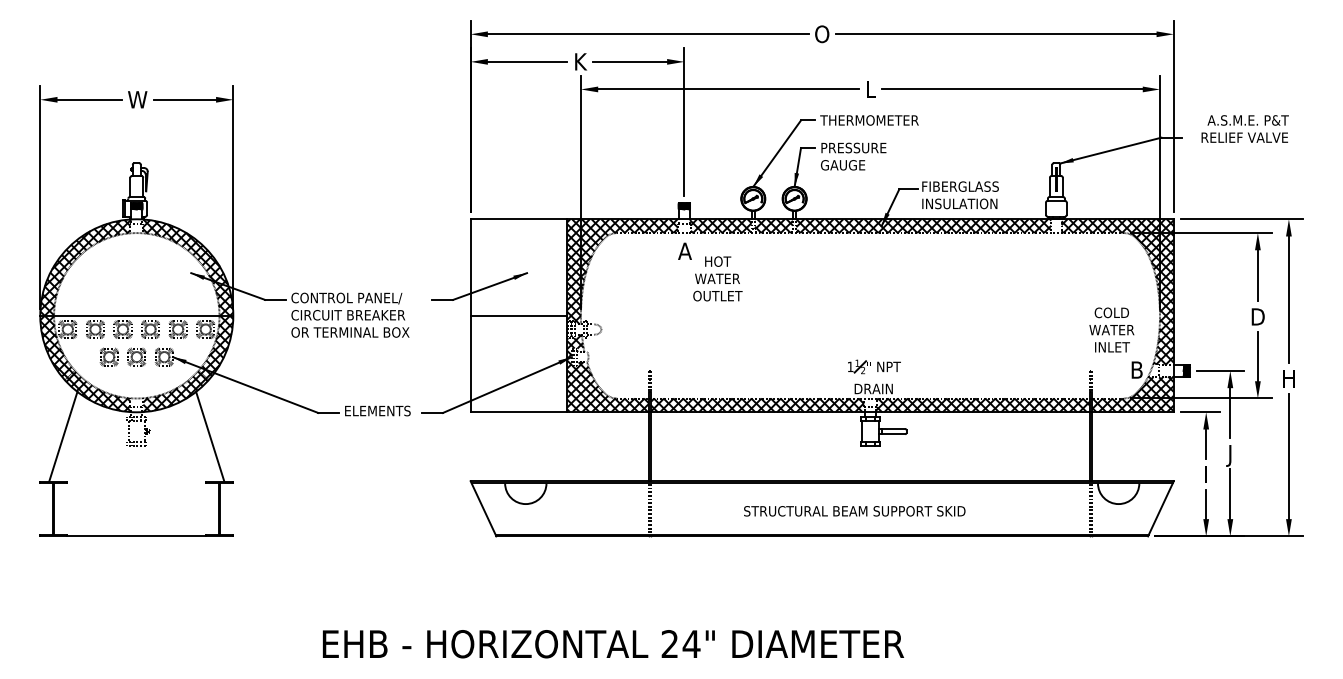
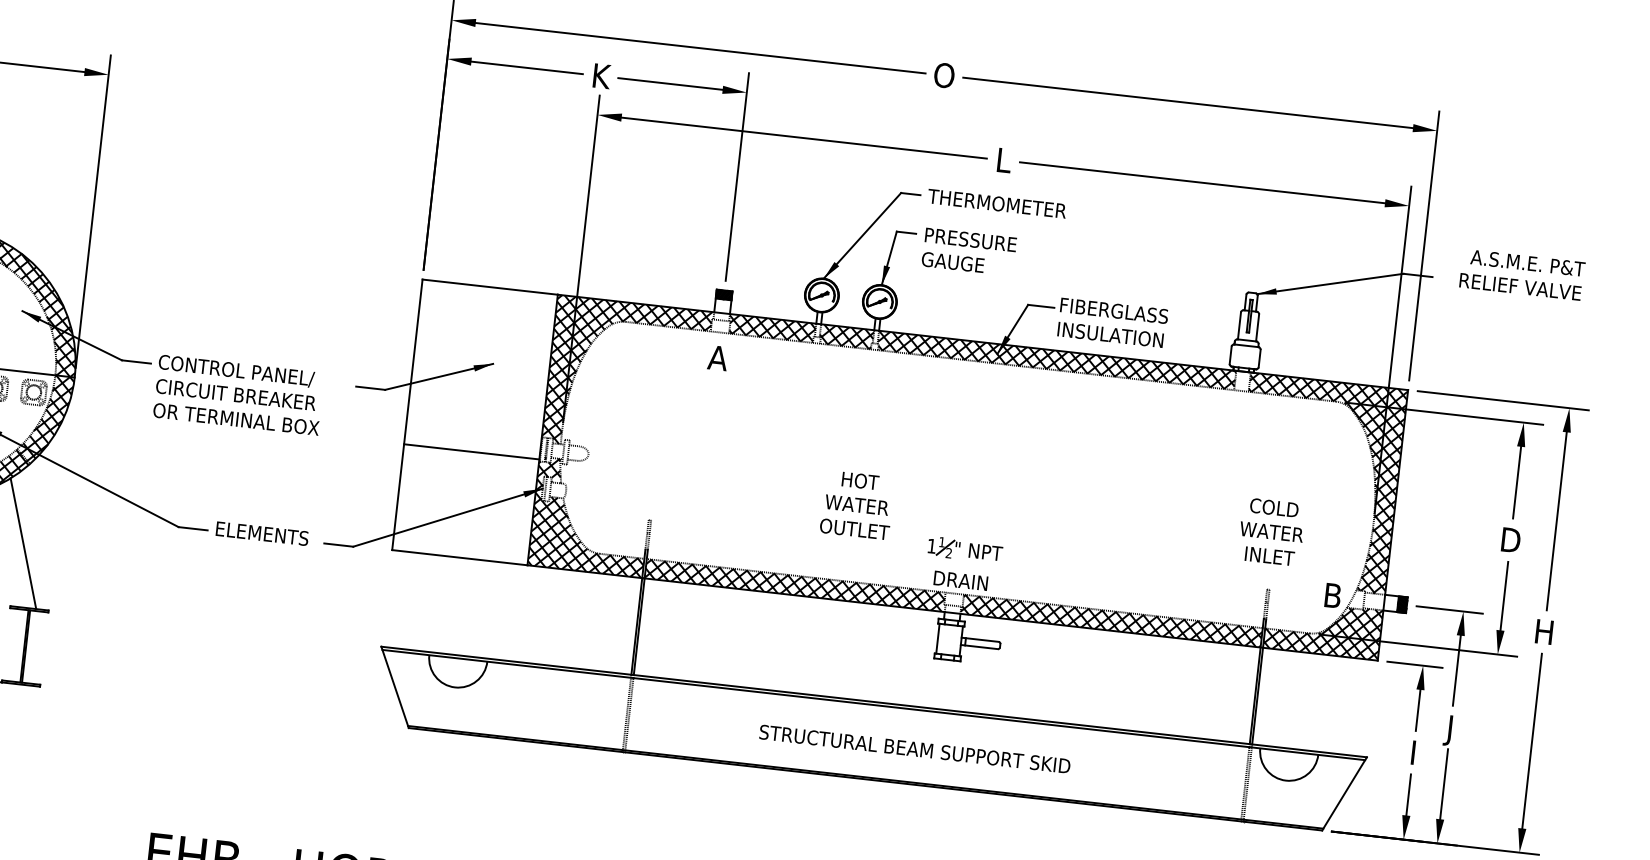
text: (717, 278) -> (856, 504), moved
line: (518, 315) -> (471, 451), moved
text: (1111, 329) -> (1271, 531), moved

